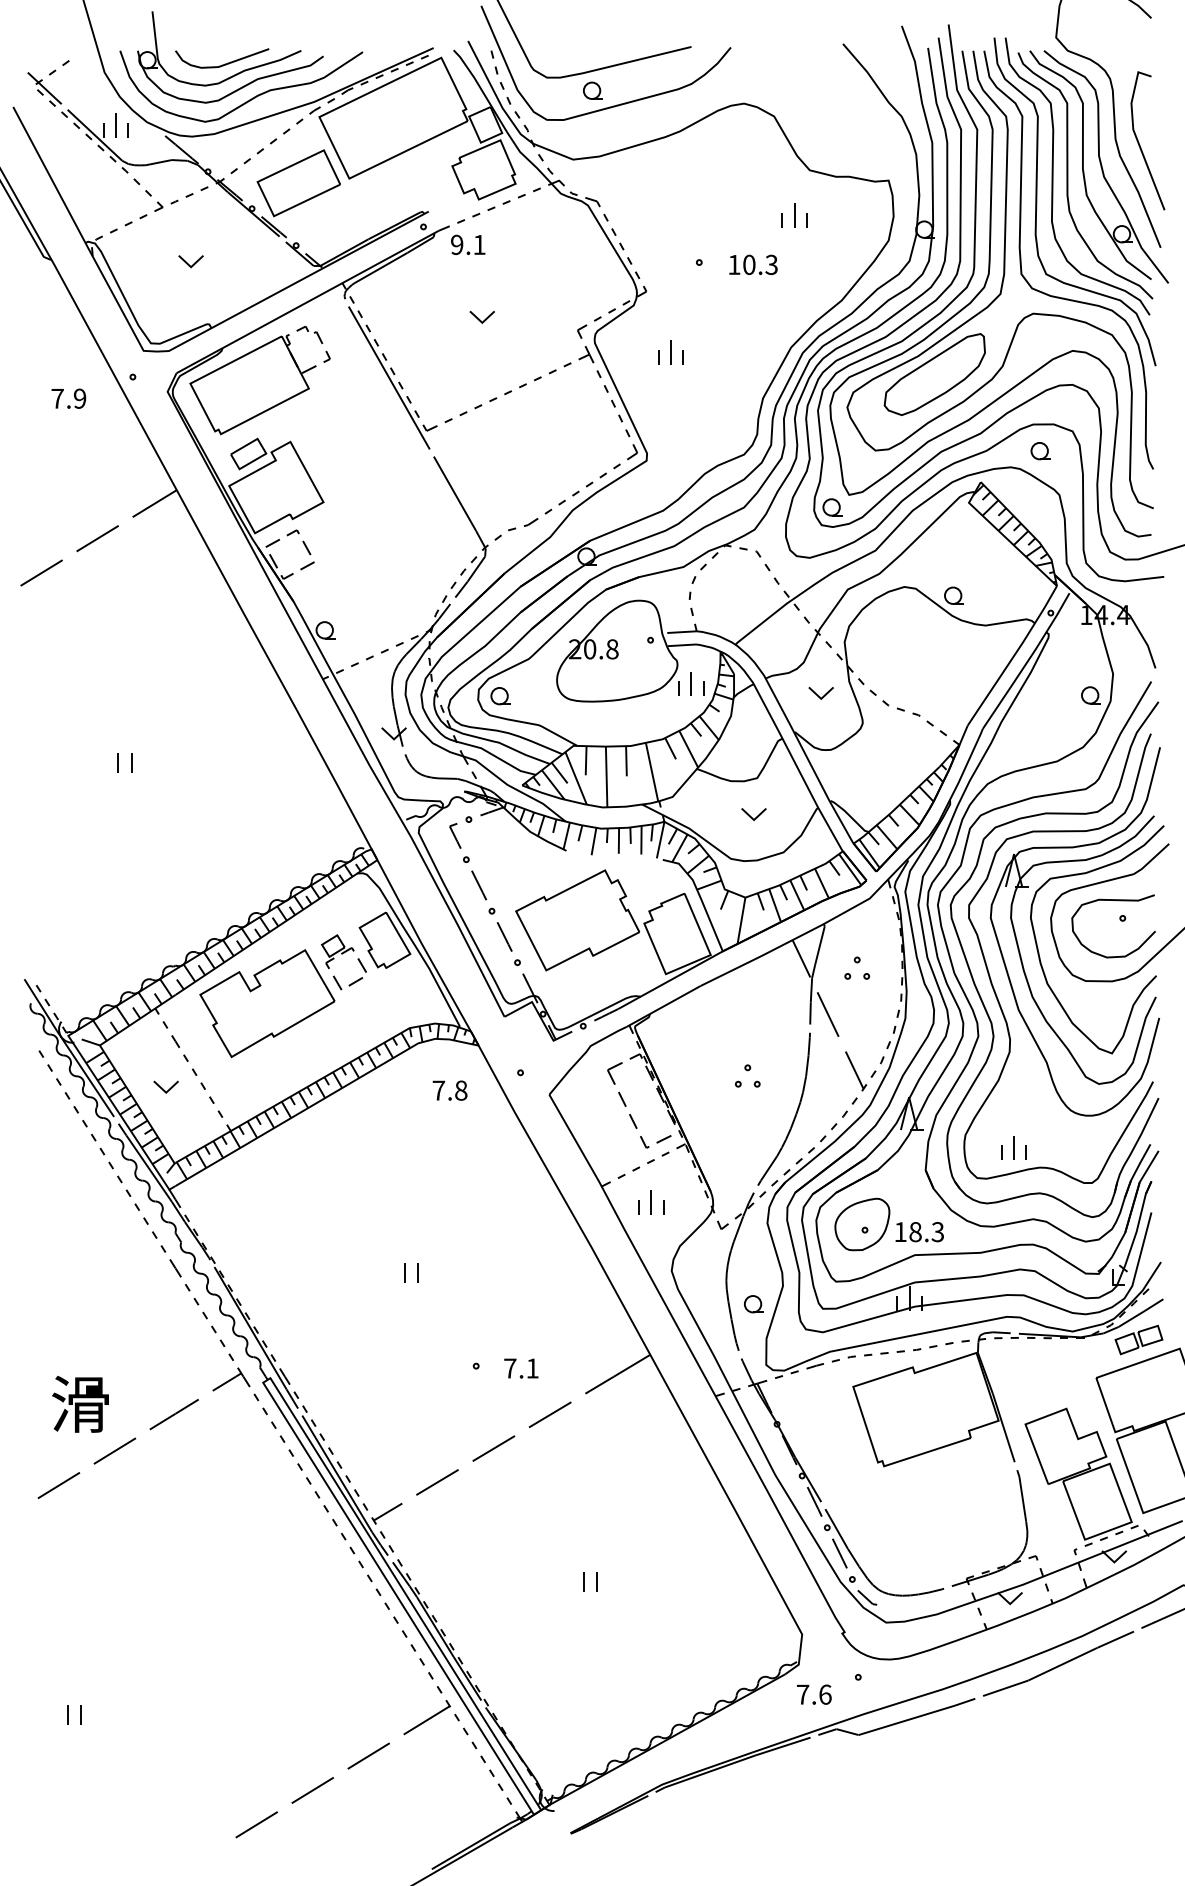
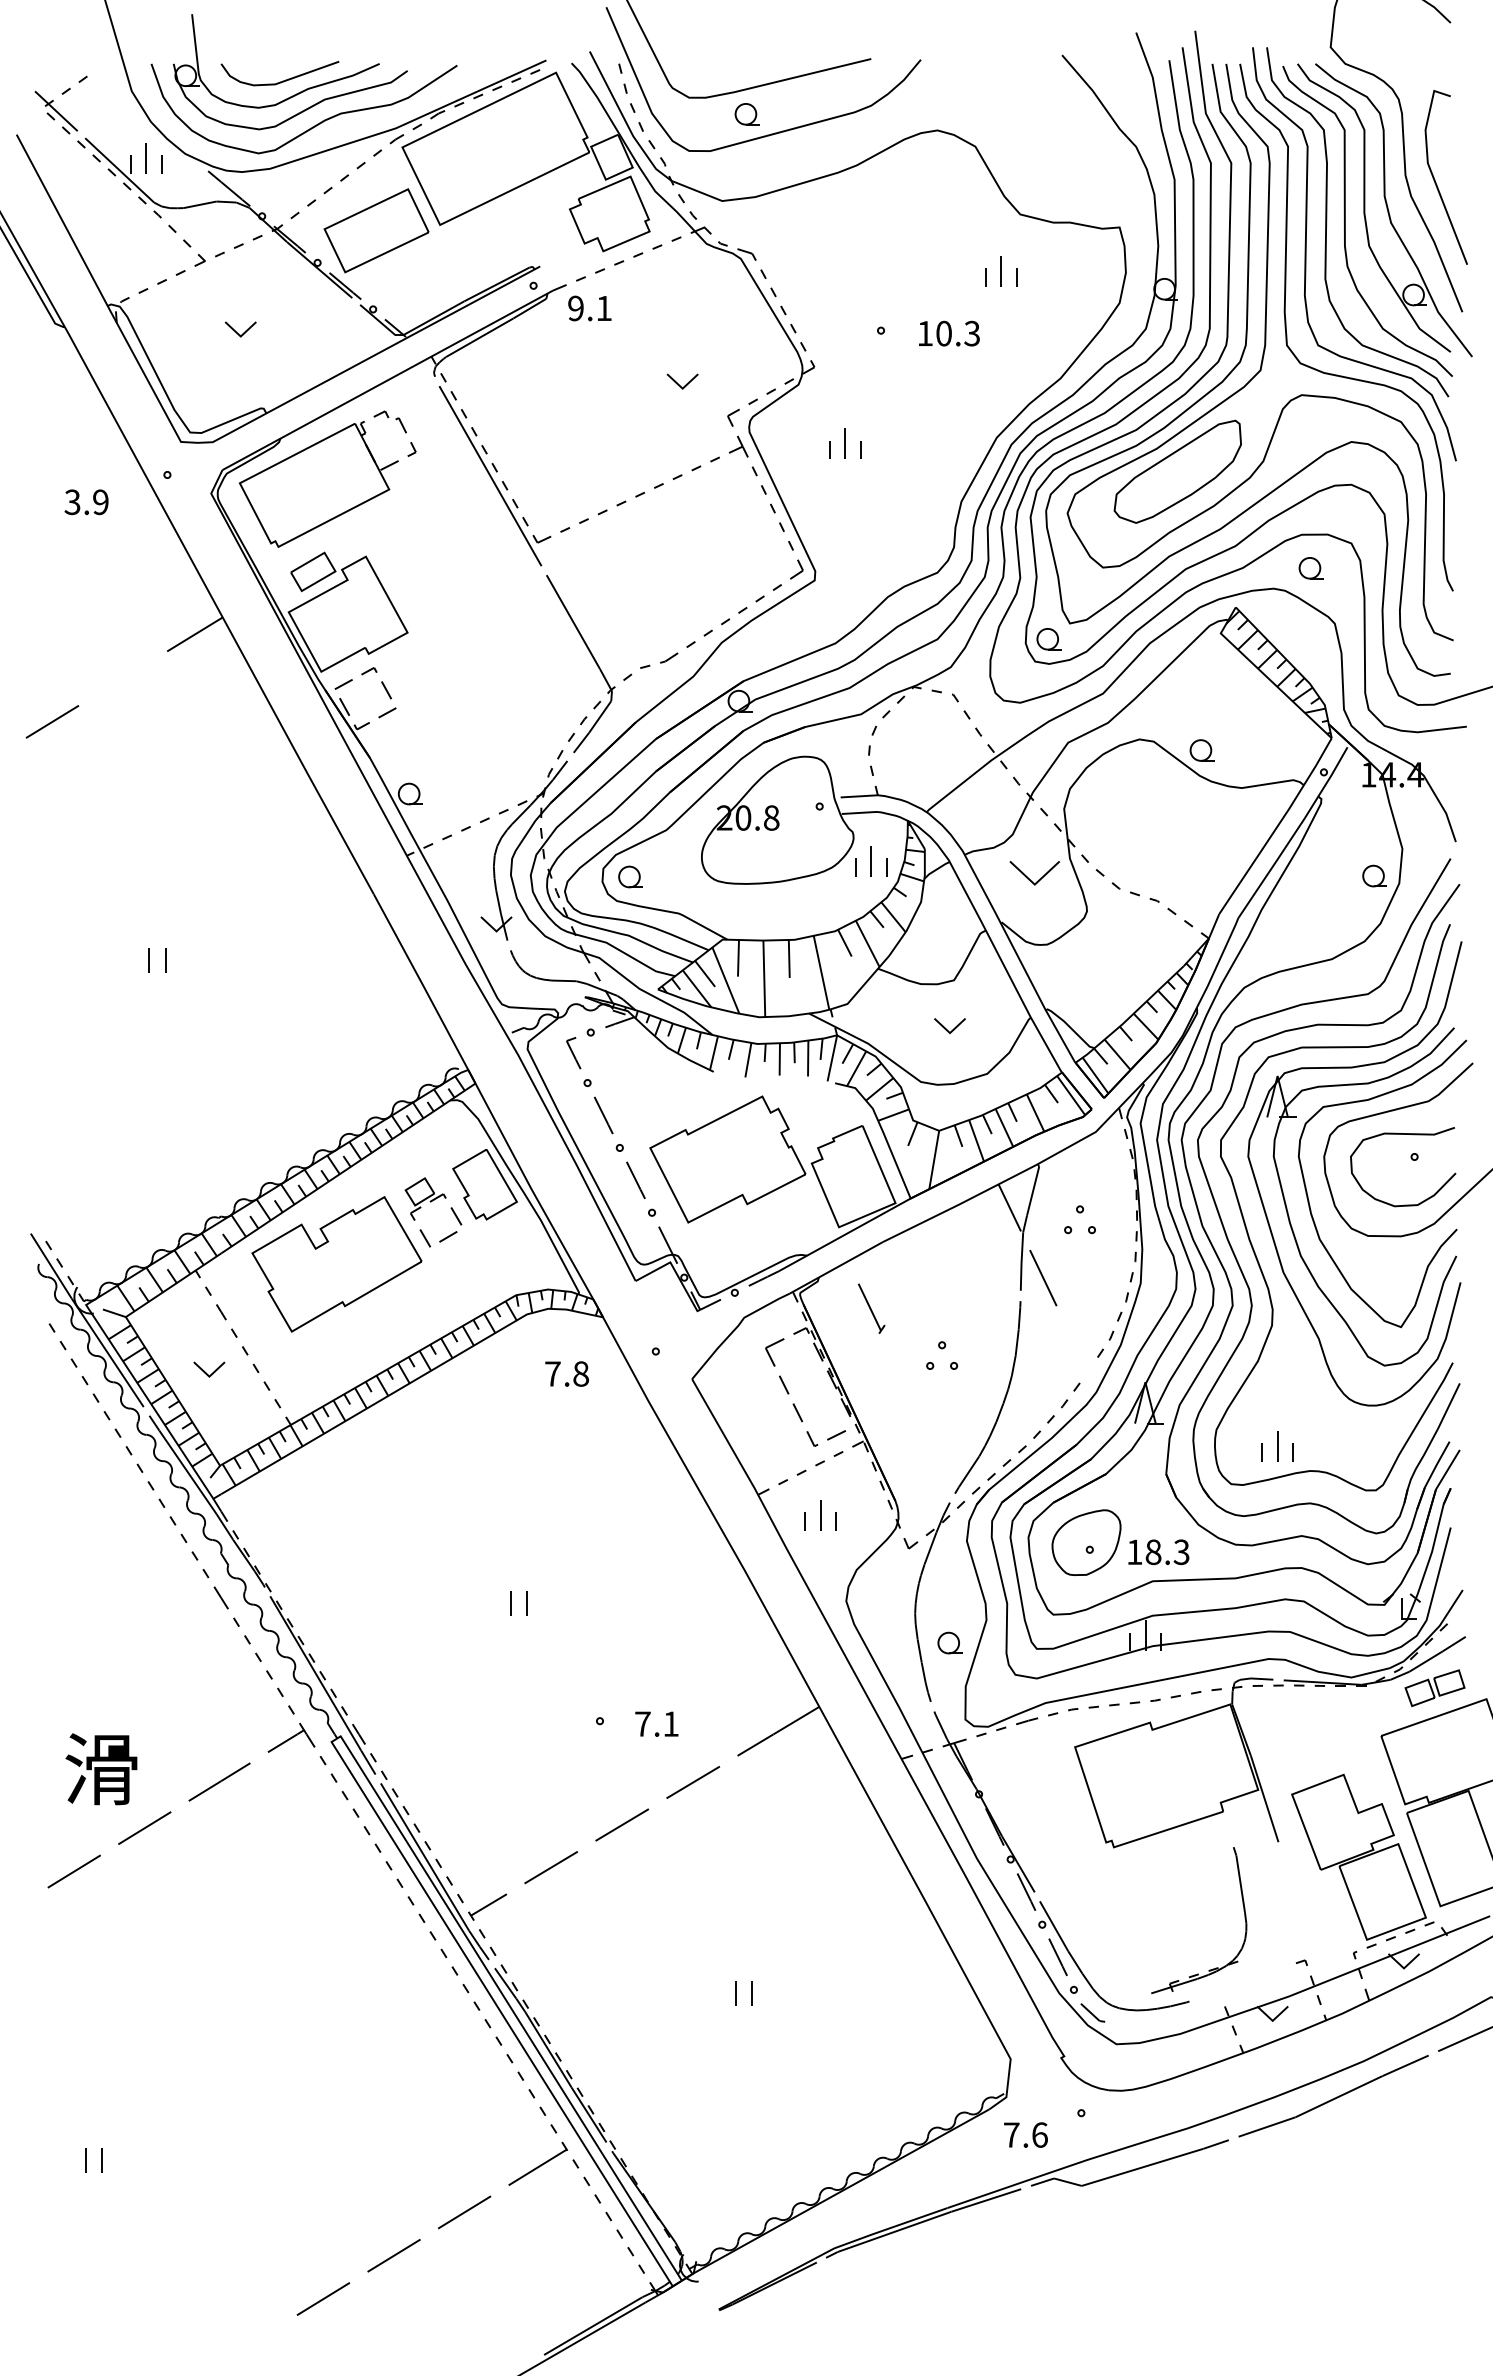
part: (482, 317) -> (682, 381), moved
text: (57, 398) -> (72, 502), 7.9 -> 3.9
line: (97, 538) -> (122, 678), removed
part: (821, 693) -> (1034, 873), size x1.6
part: (856, 1071) -> (871, 1308), moved
part: (1025, 1521) -> (1243, 1911), moved

